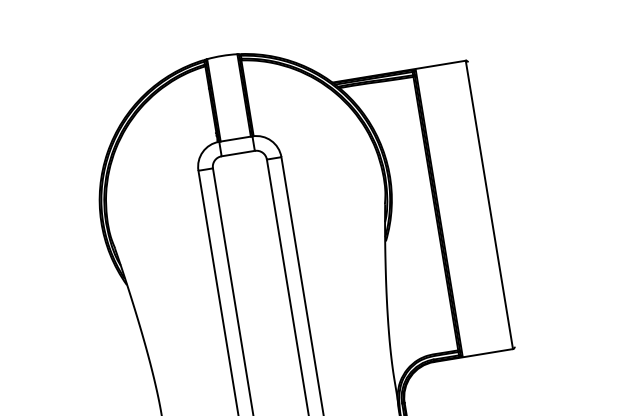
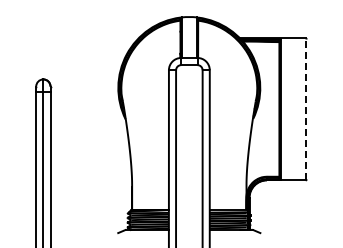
line: (488, 205) -> (305, 109), solid -> dashed

